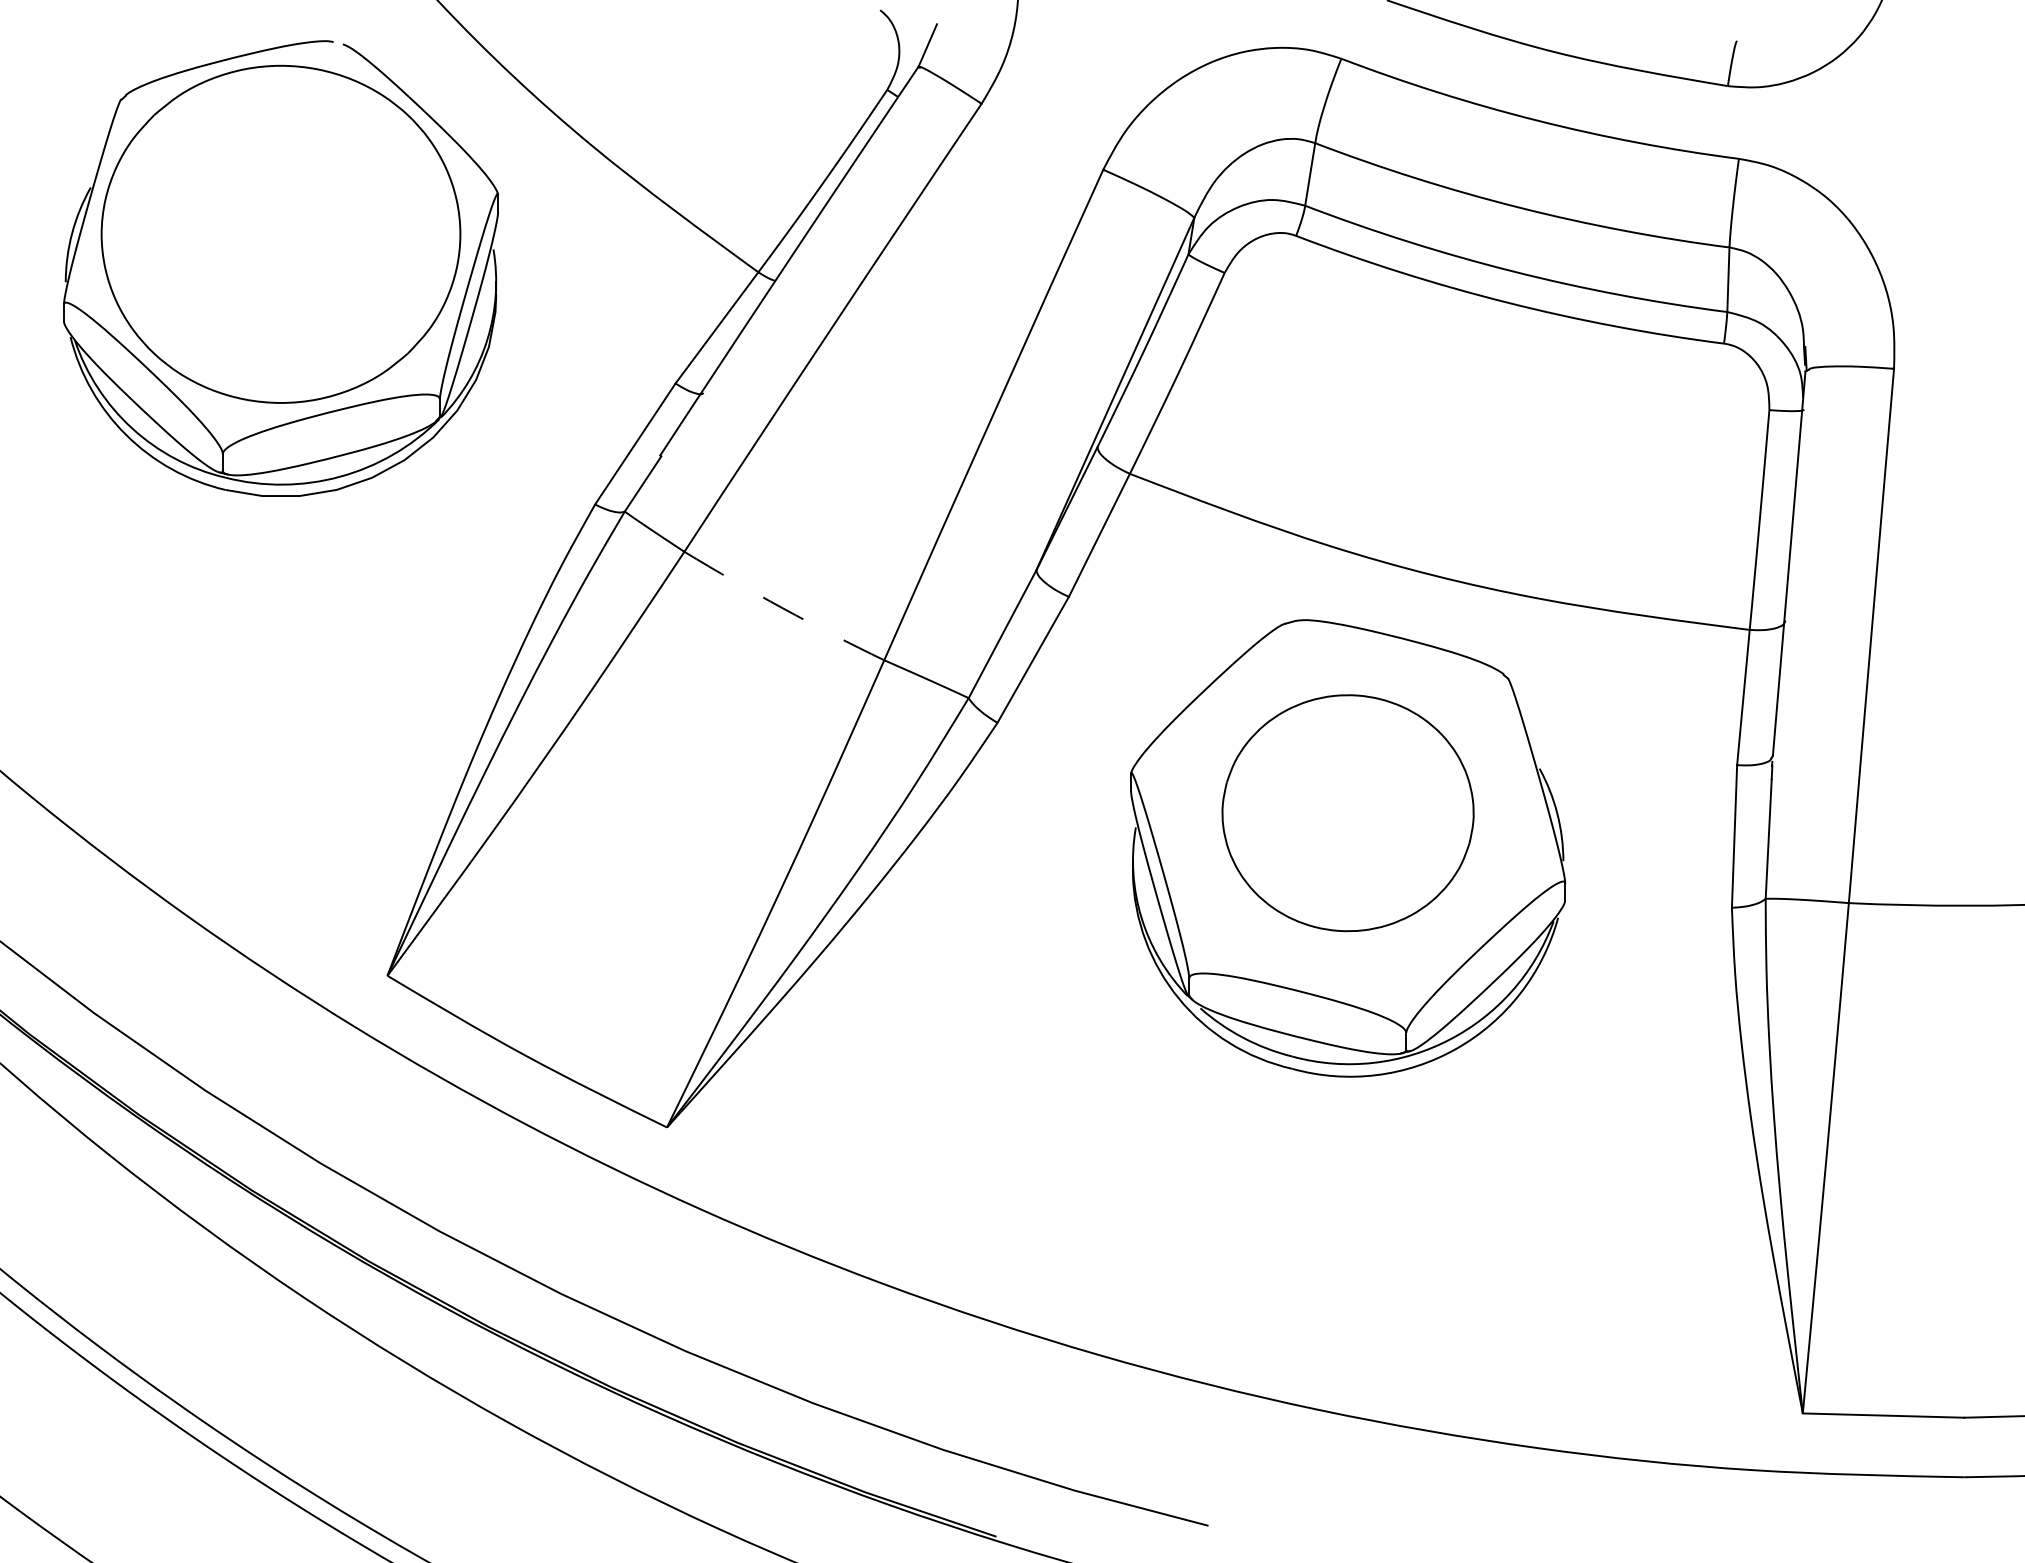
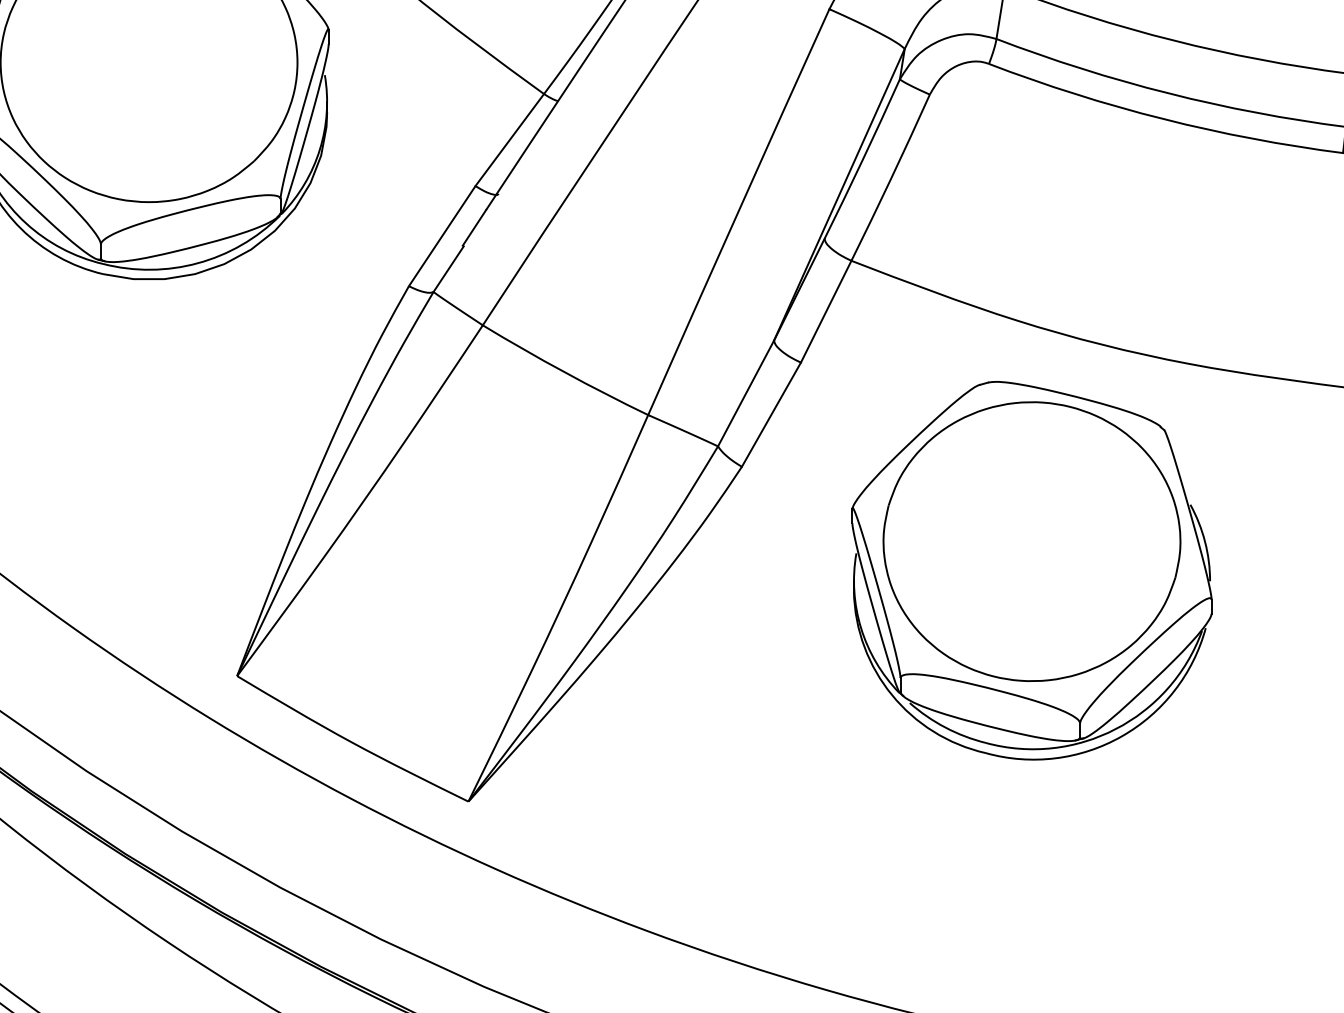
arc: (783, 608) -> (564, 372), dashed -> solid
part: (1347, 812) -> (1031, 541), size x1.43

